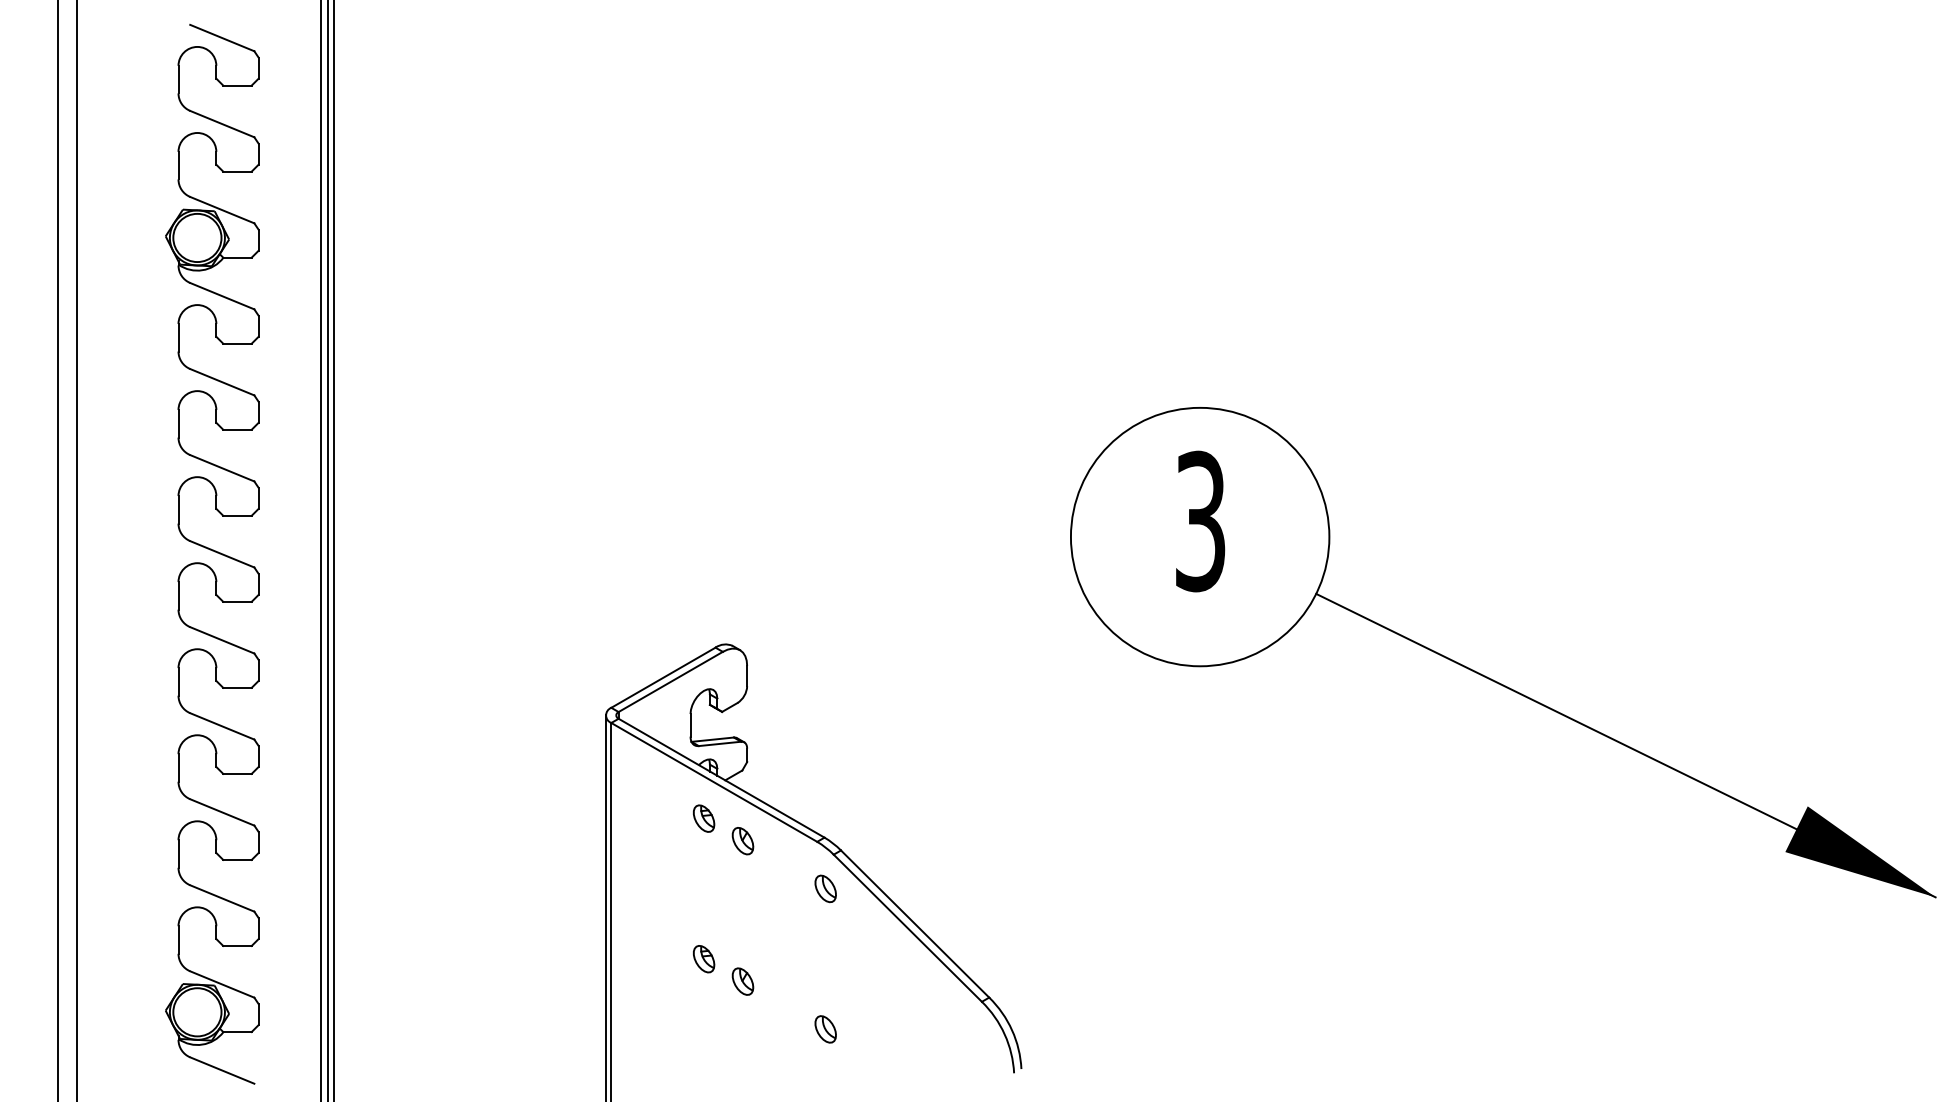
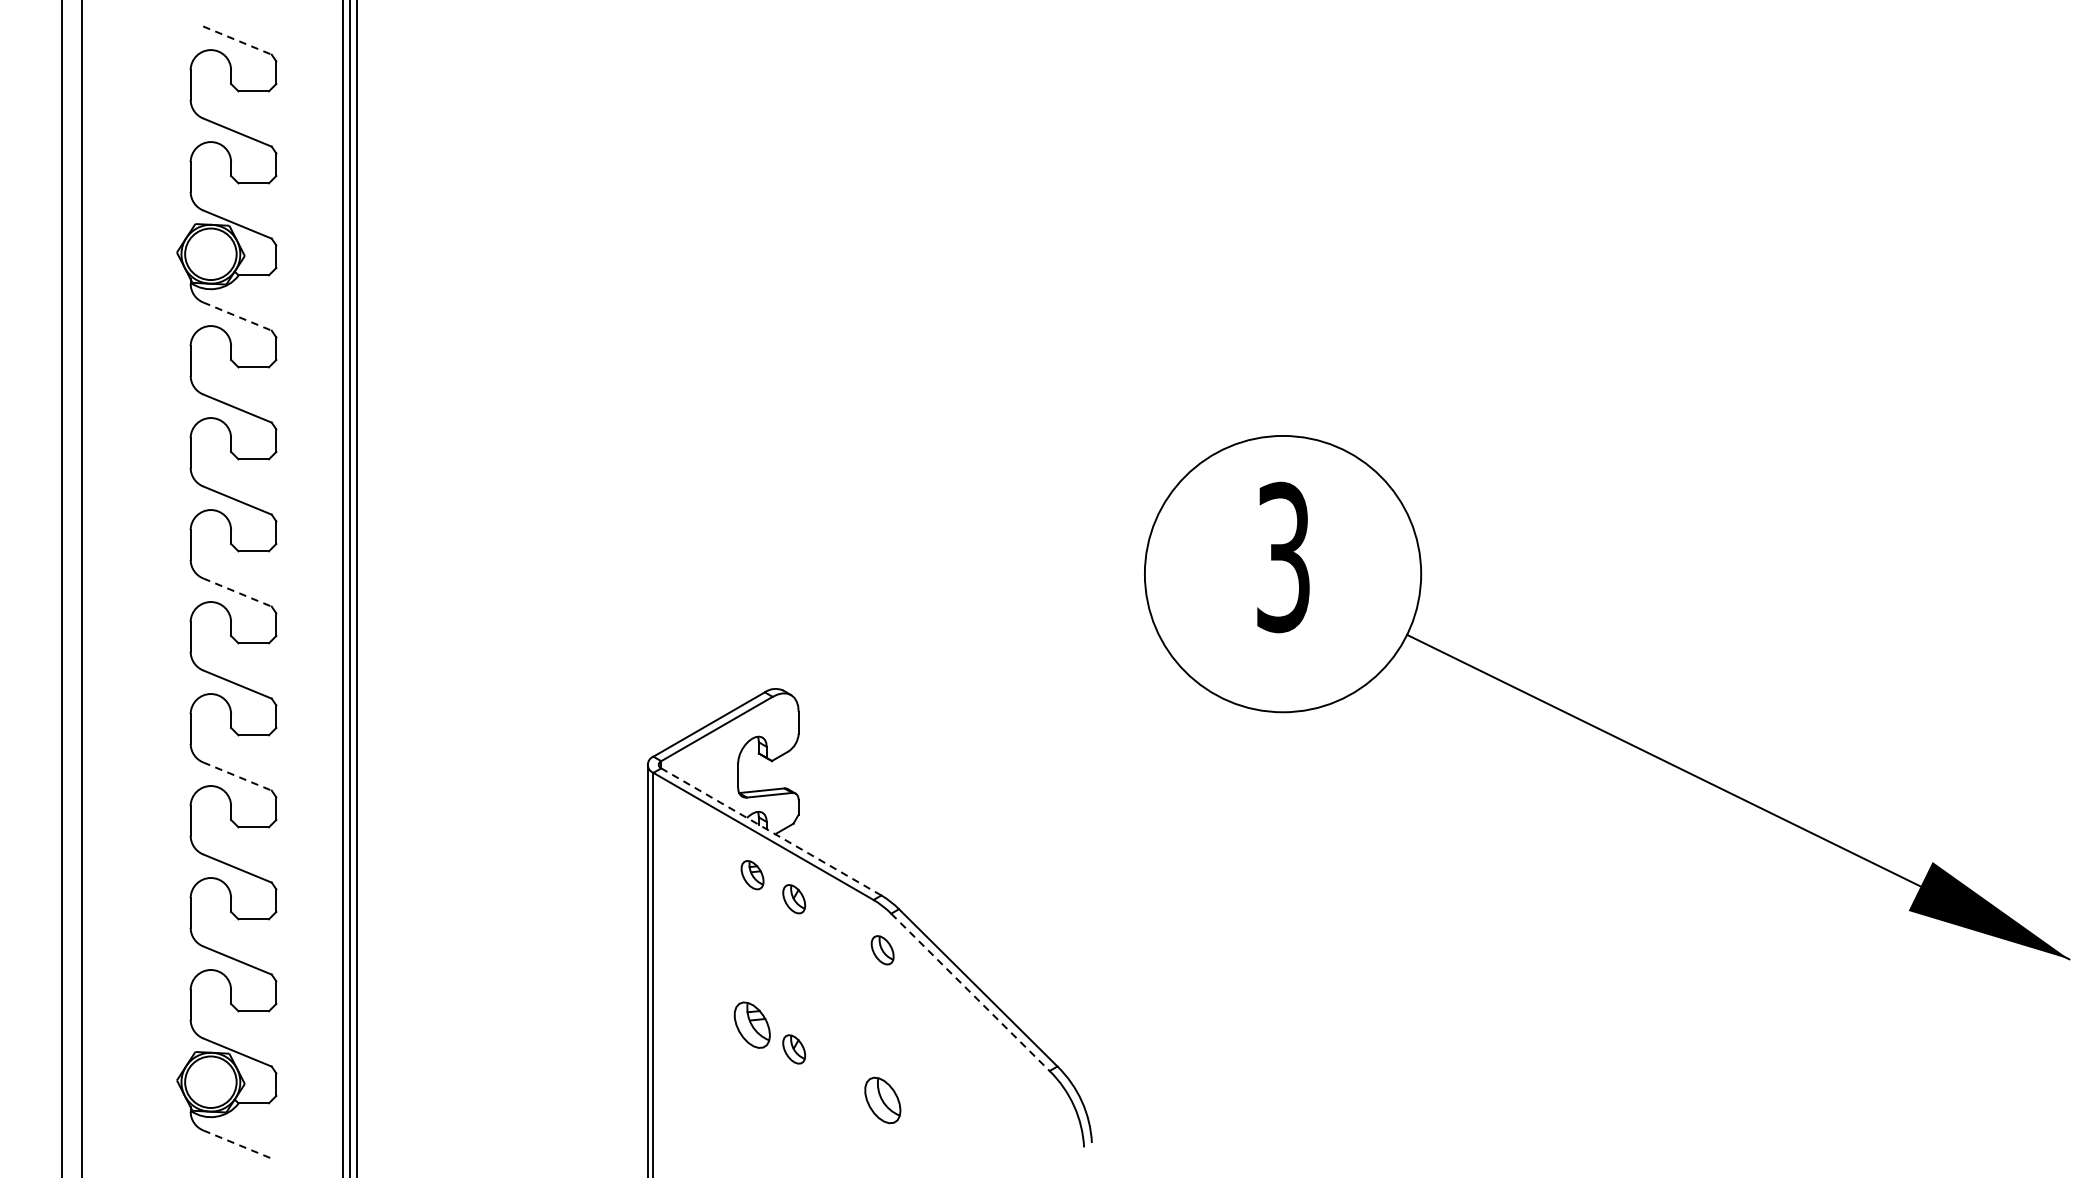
line: (222, 38) -> (237, 41), solid -> dashed
line: (222, 296) -> (237, 316), solid -> dashed
line: (222, 554) -> (237, 592), solid -> dashed
line: (222, 726) -> (237, 776), solid -> dashed
line: (721, 778) -> (771, 832), solid -> dashed
line: (908, 928) -> (971, 992), solid -> dashed
part: (704, 959) -> (753, 1025), size x1.6
part: (825, 1029) -> (882, 1100), size x1.6
line: (222, 1070) -> (237, 1144), solid -> dashed

